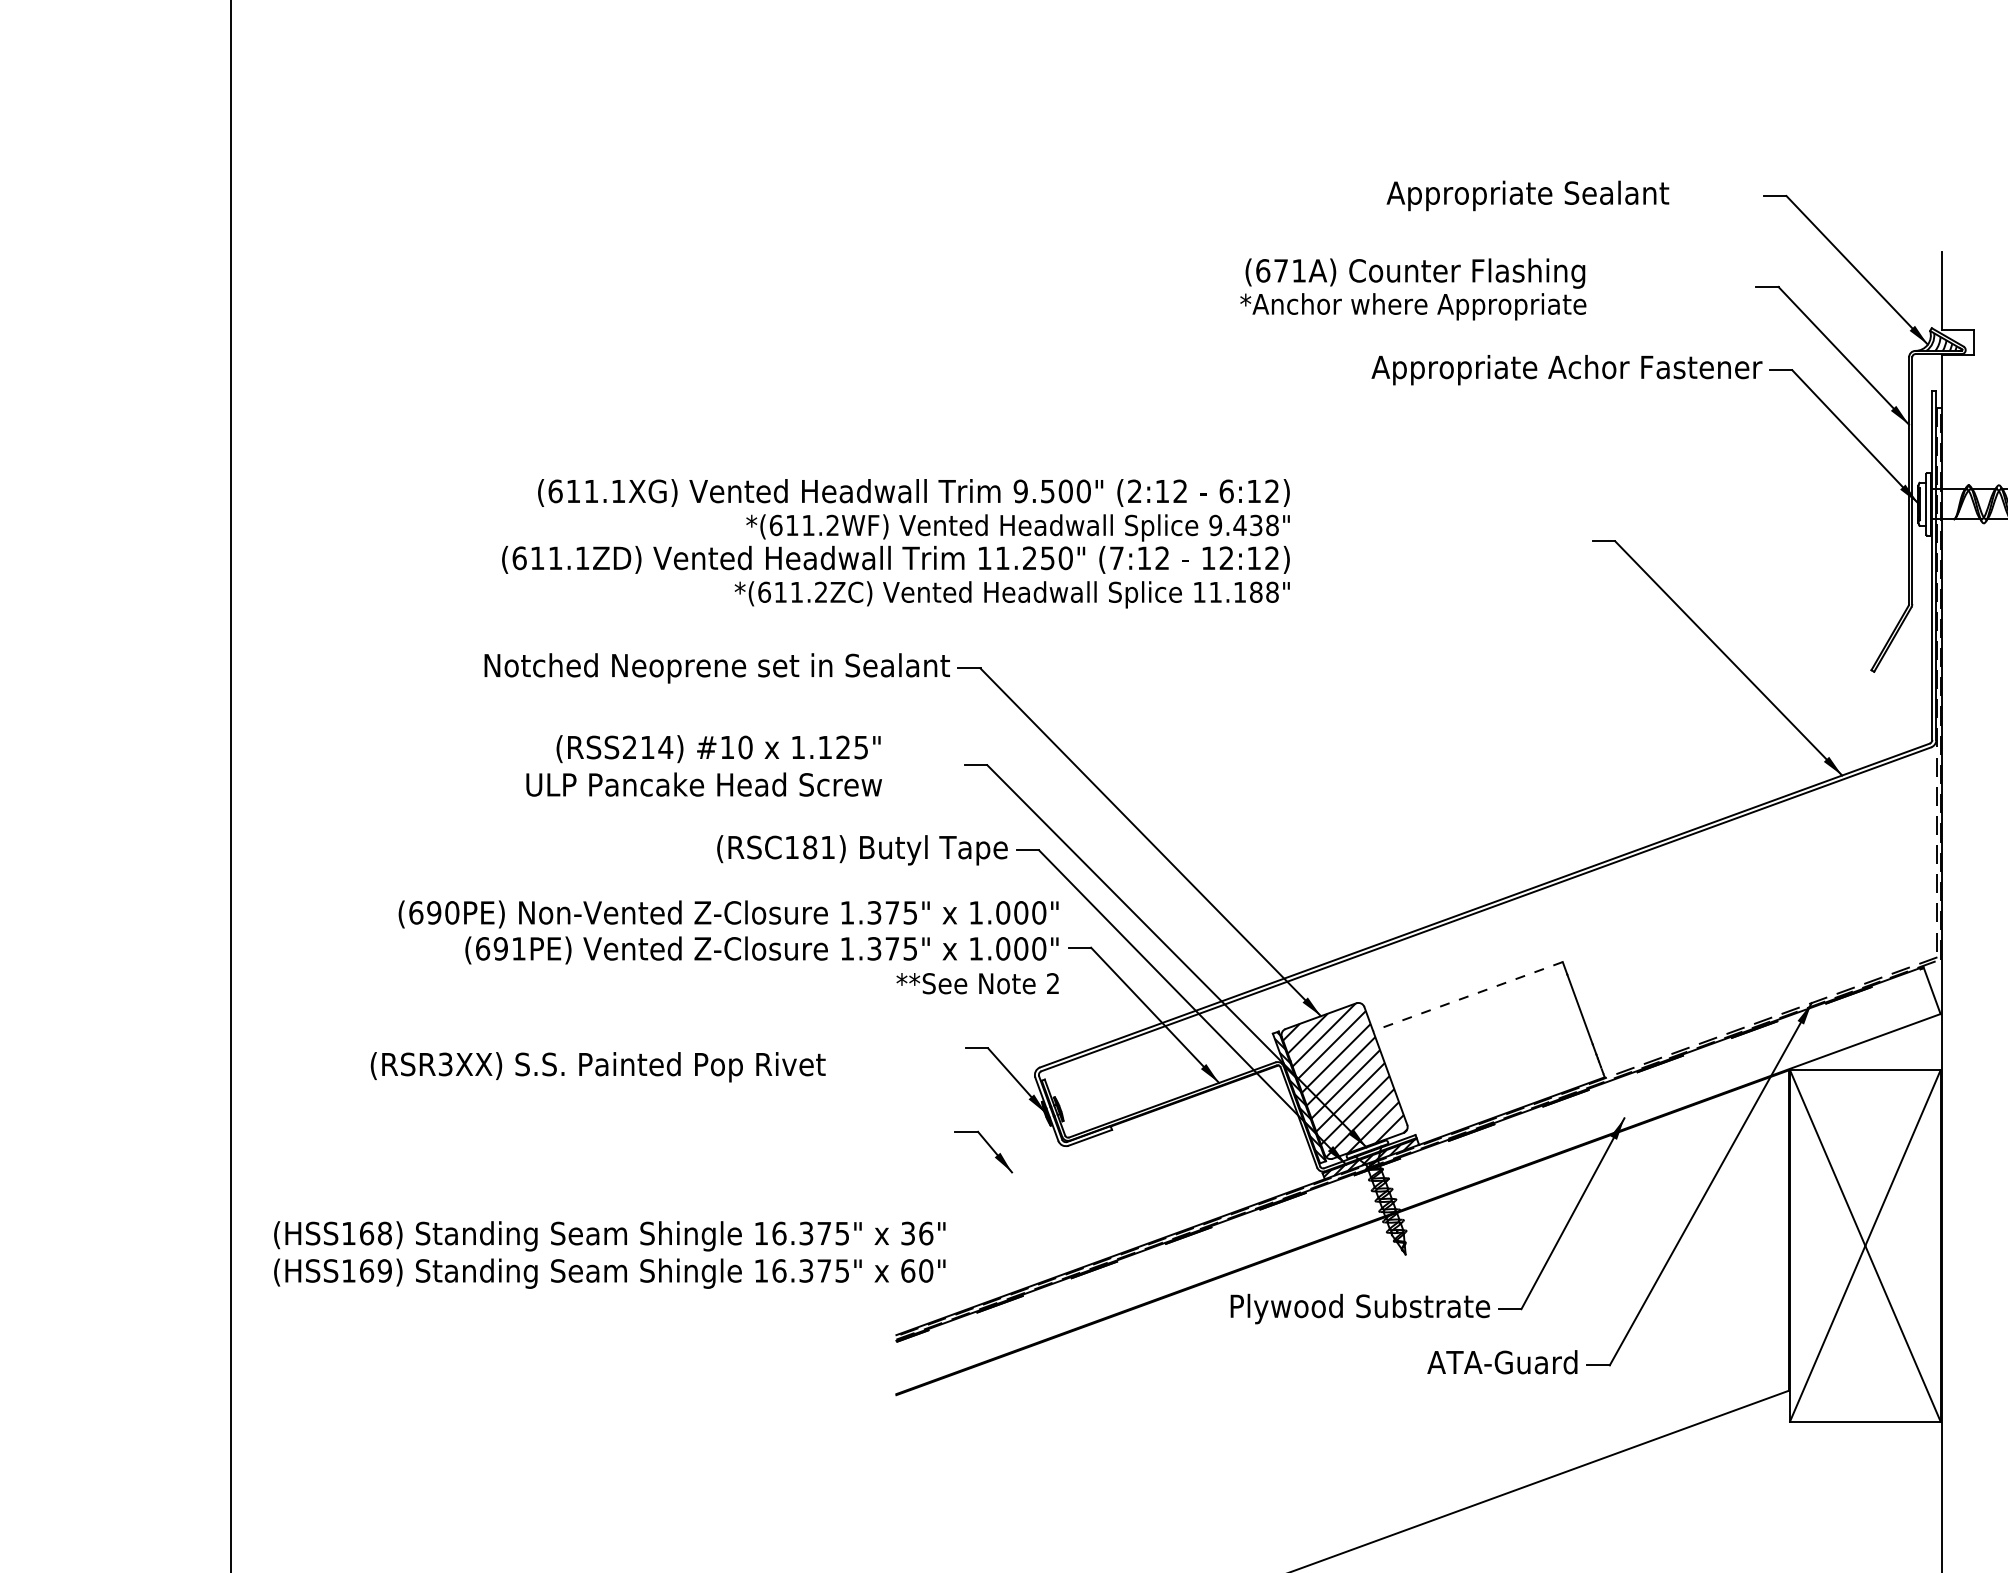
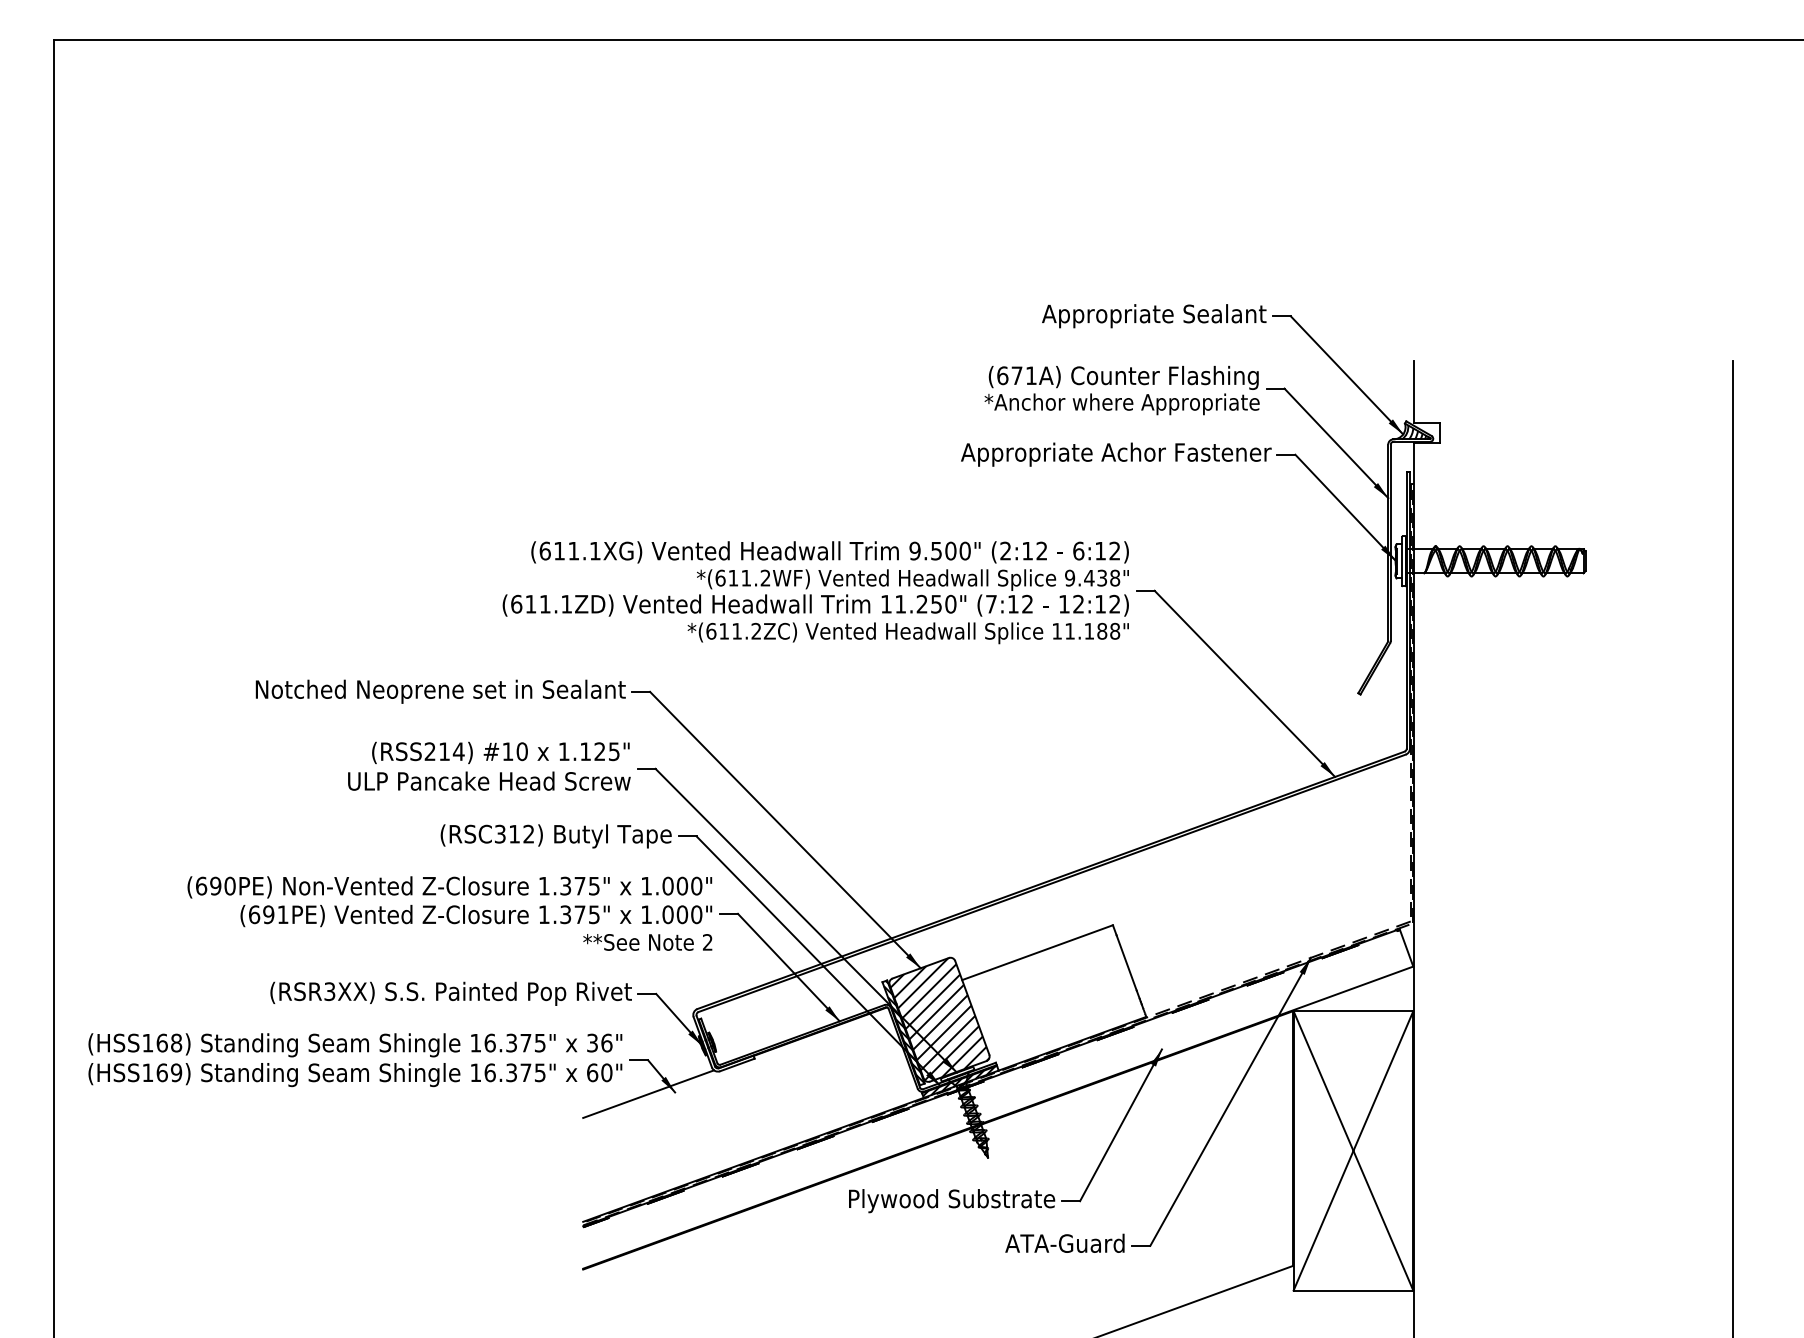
text: (1528, 196) -> (1154, 316), moved
text: (1412, 289) -> (1121, 390), moved
text: (895, 543) -> (815, 592), moved
text: (704, 764) -> (489, 765), moved
text: (808, 846) -> (513, 833), (RSC181) -> (RSC312)
line: (1467, 996) -> (1037, 952), dashed -> solid
text: (597, 1066) -> (450, 993), moved
hatch: (1410, 1154) -> (991, 1078), added
line: (978, 1173) -> (648, 1093), added
text: (609, 1255) -> (355, 1060), moved

